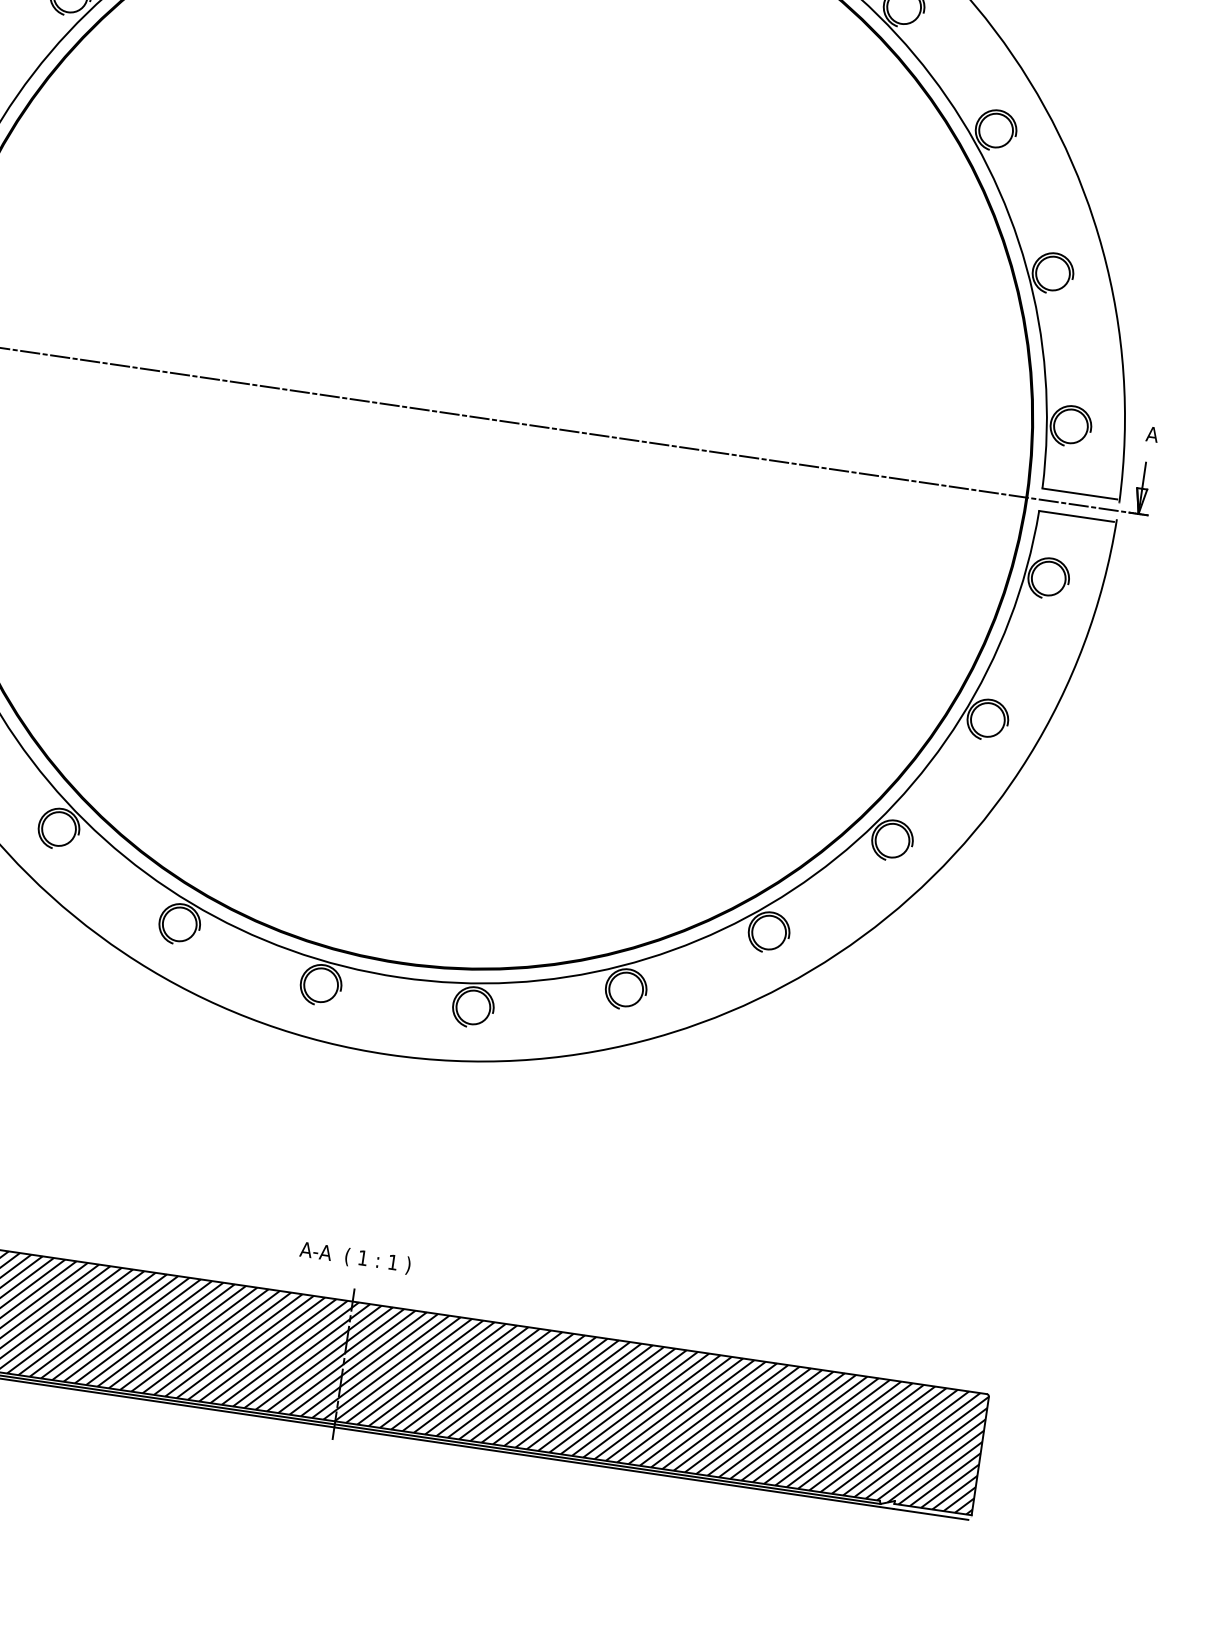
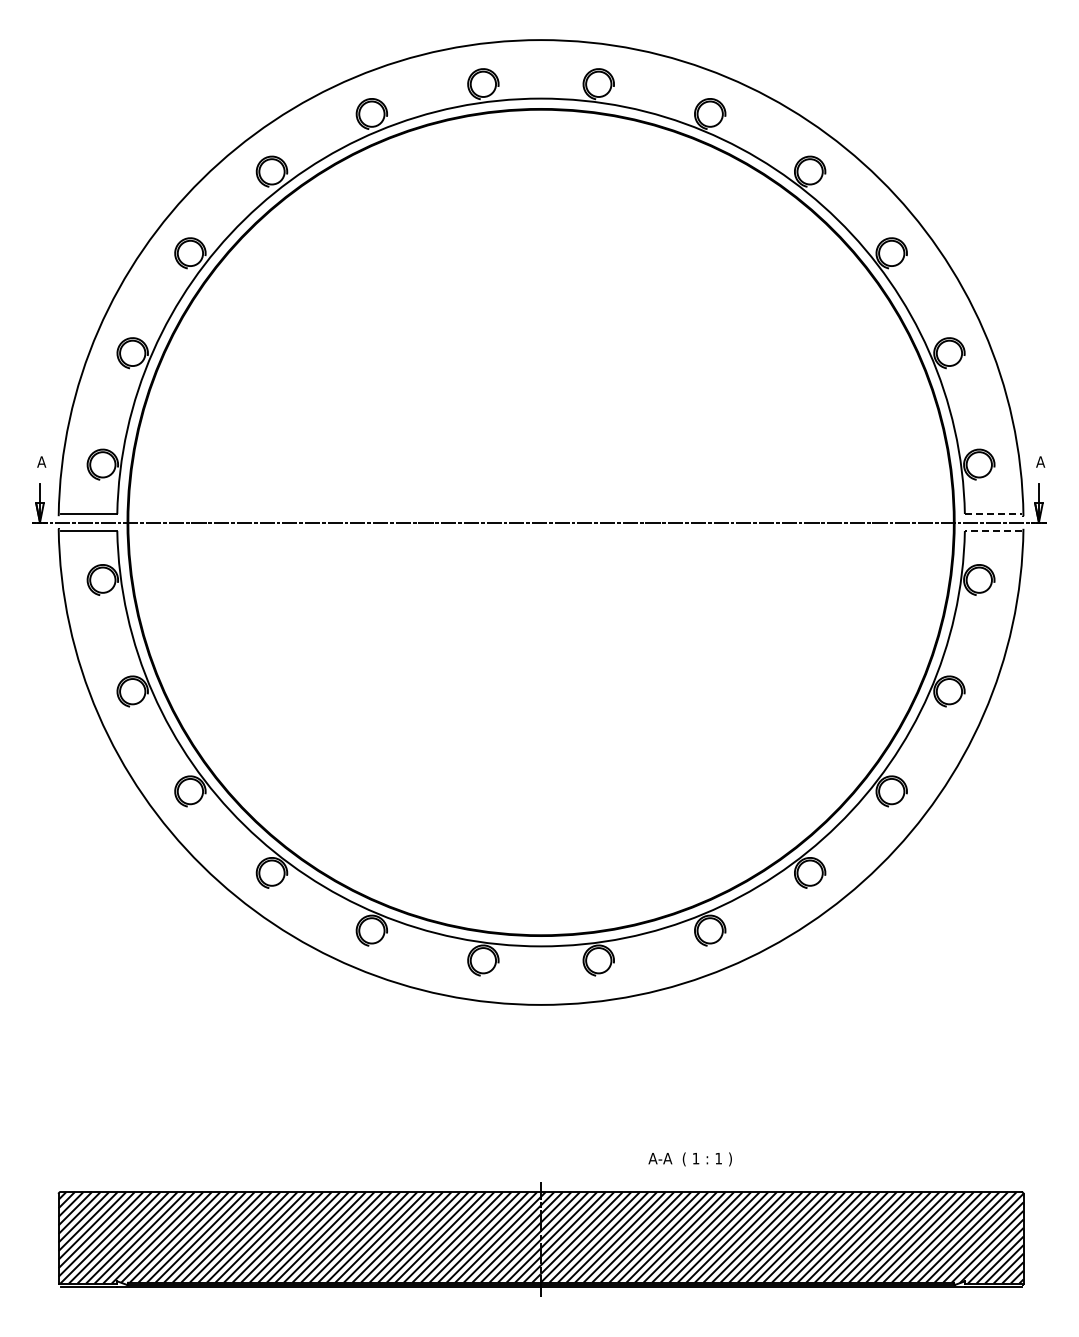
line: (1080, 494) -> (993, 514), solid -> dashed
line: (1075, 516) -> (992, 531), solid -> dashed
text: (354, 1257) -> (689, 1159), moved

